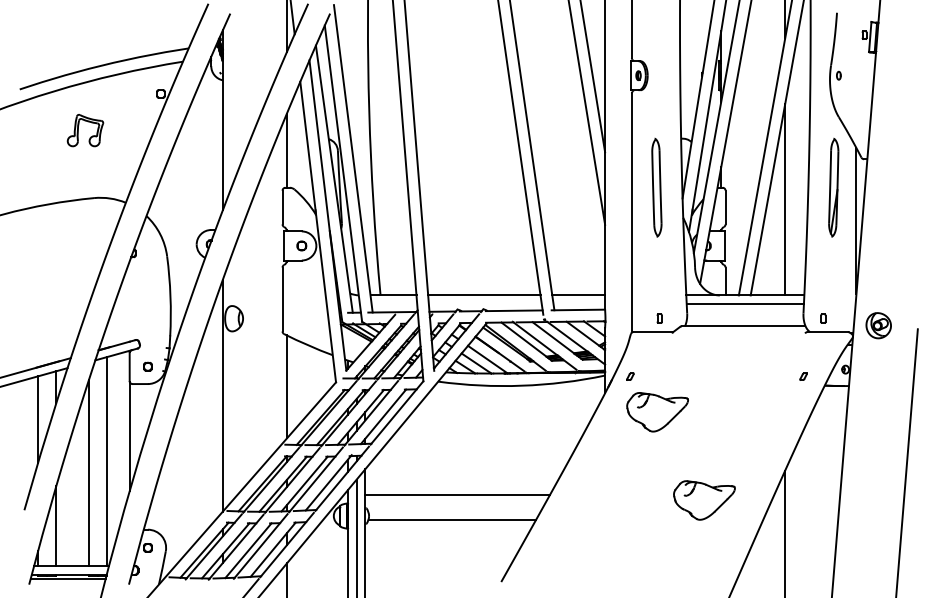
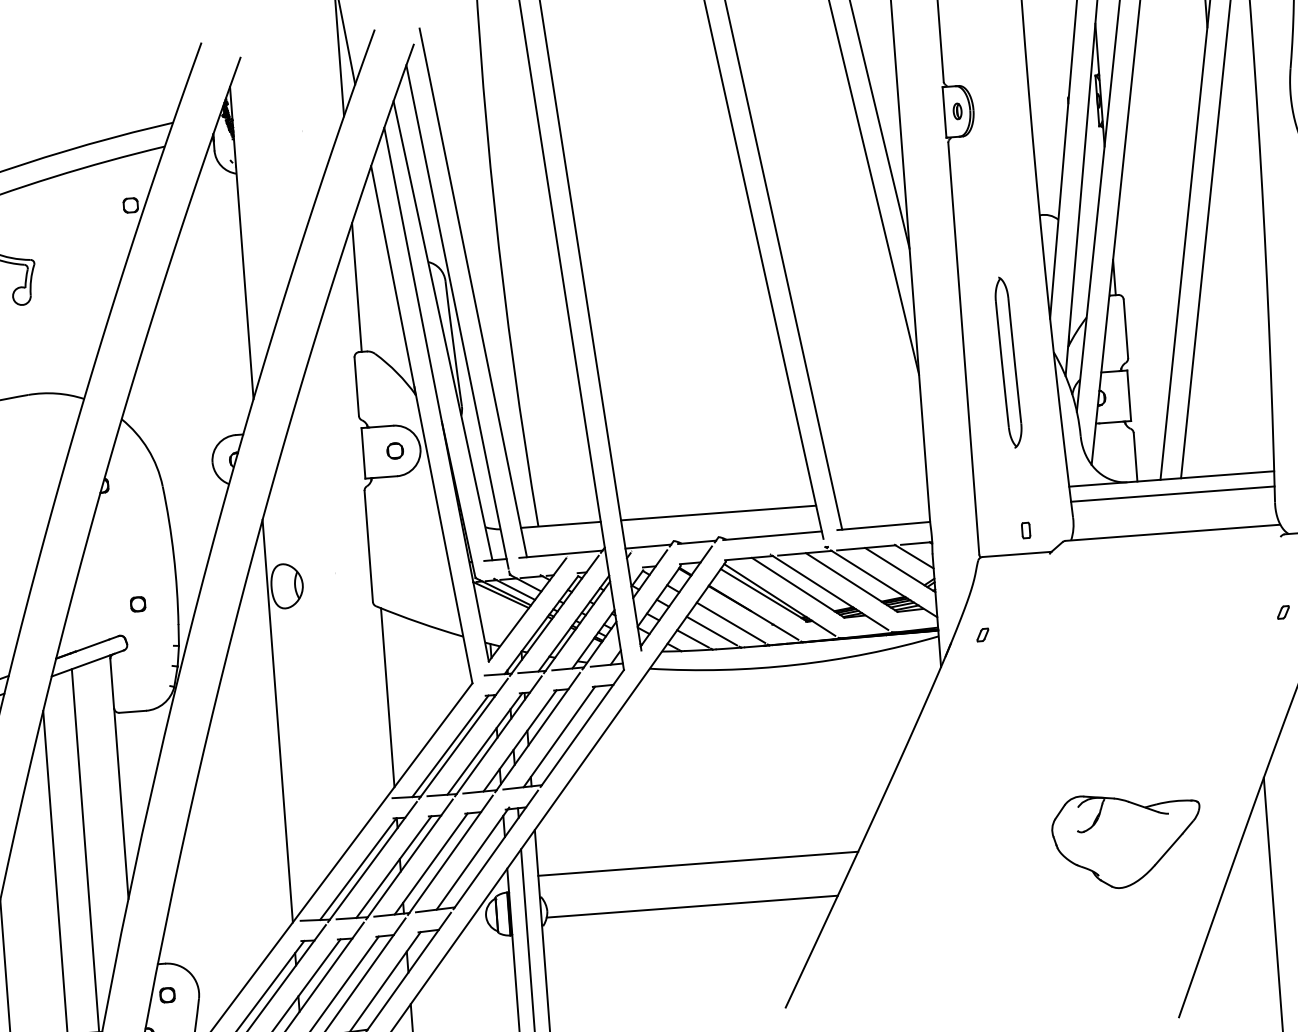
part: (656, 187) -> (1007, 362), moved
line: (785, 199) -> (1228, 307), removed
line: (578, 295) -> (882, 500), removed
part: (147, 366) -> (137, 603), moved
part: (657, 412) -> (1034, 693), removed
part: (704, 500) -> (1127, 840), size x1.4

